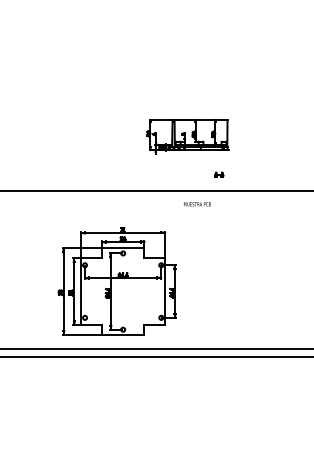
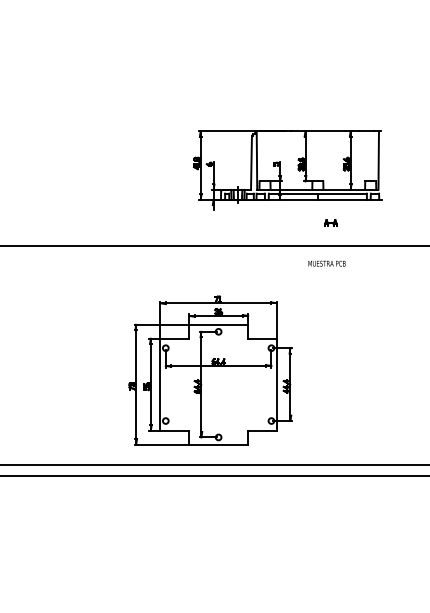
part: (187, 136) -> (286, 169), size x1.67
text: (197, 204) -> (327, 263), moved
part: (116, 281) -> (209, 370), moved

